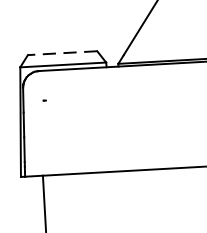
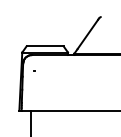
line: (61, 53) -> (44, 46), dashed -> solid

